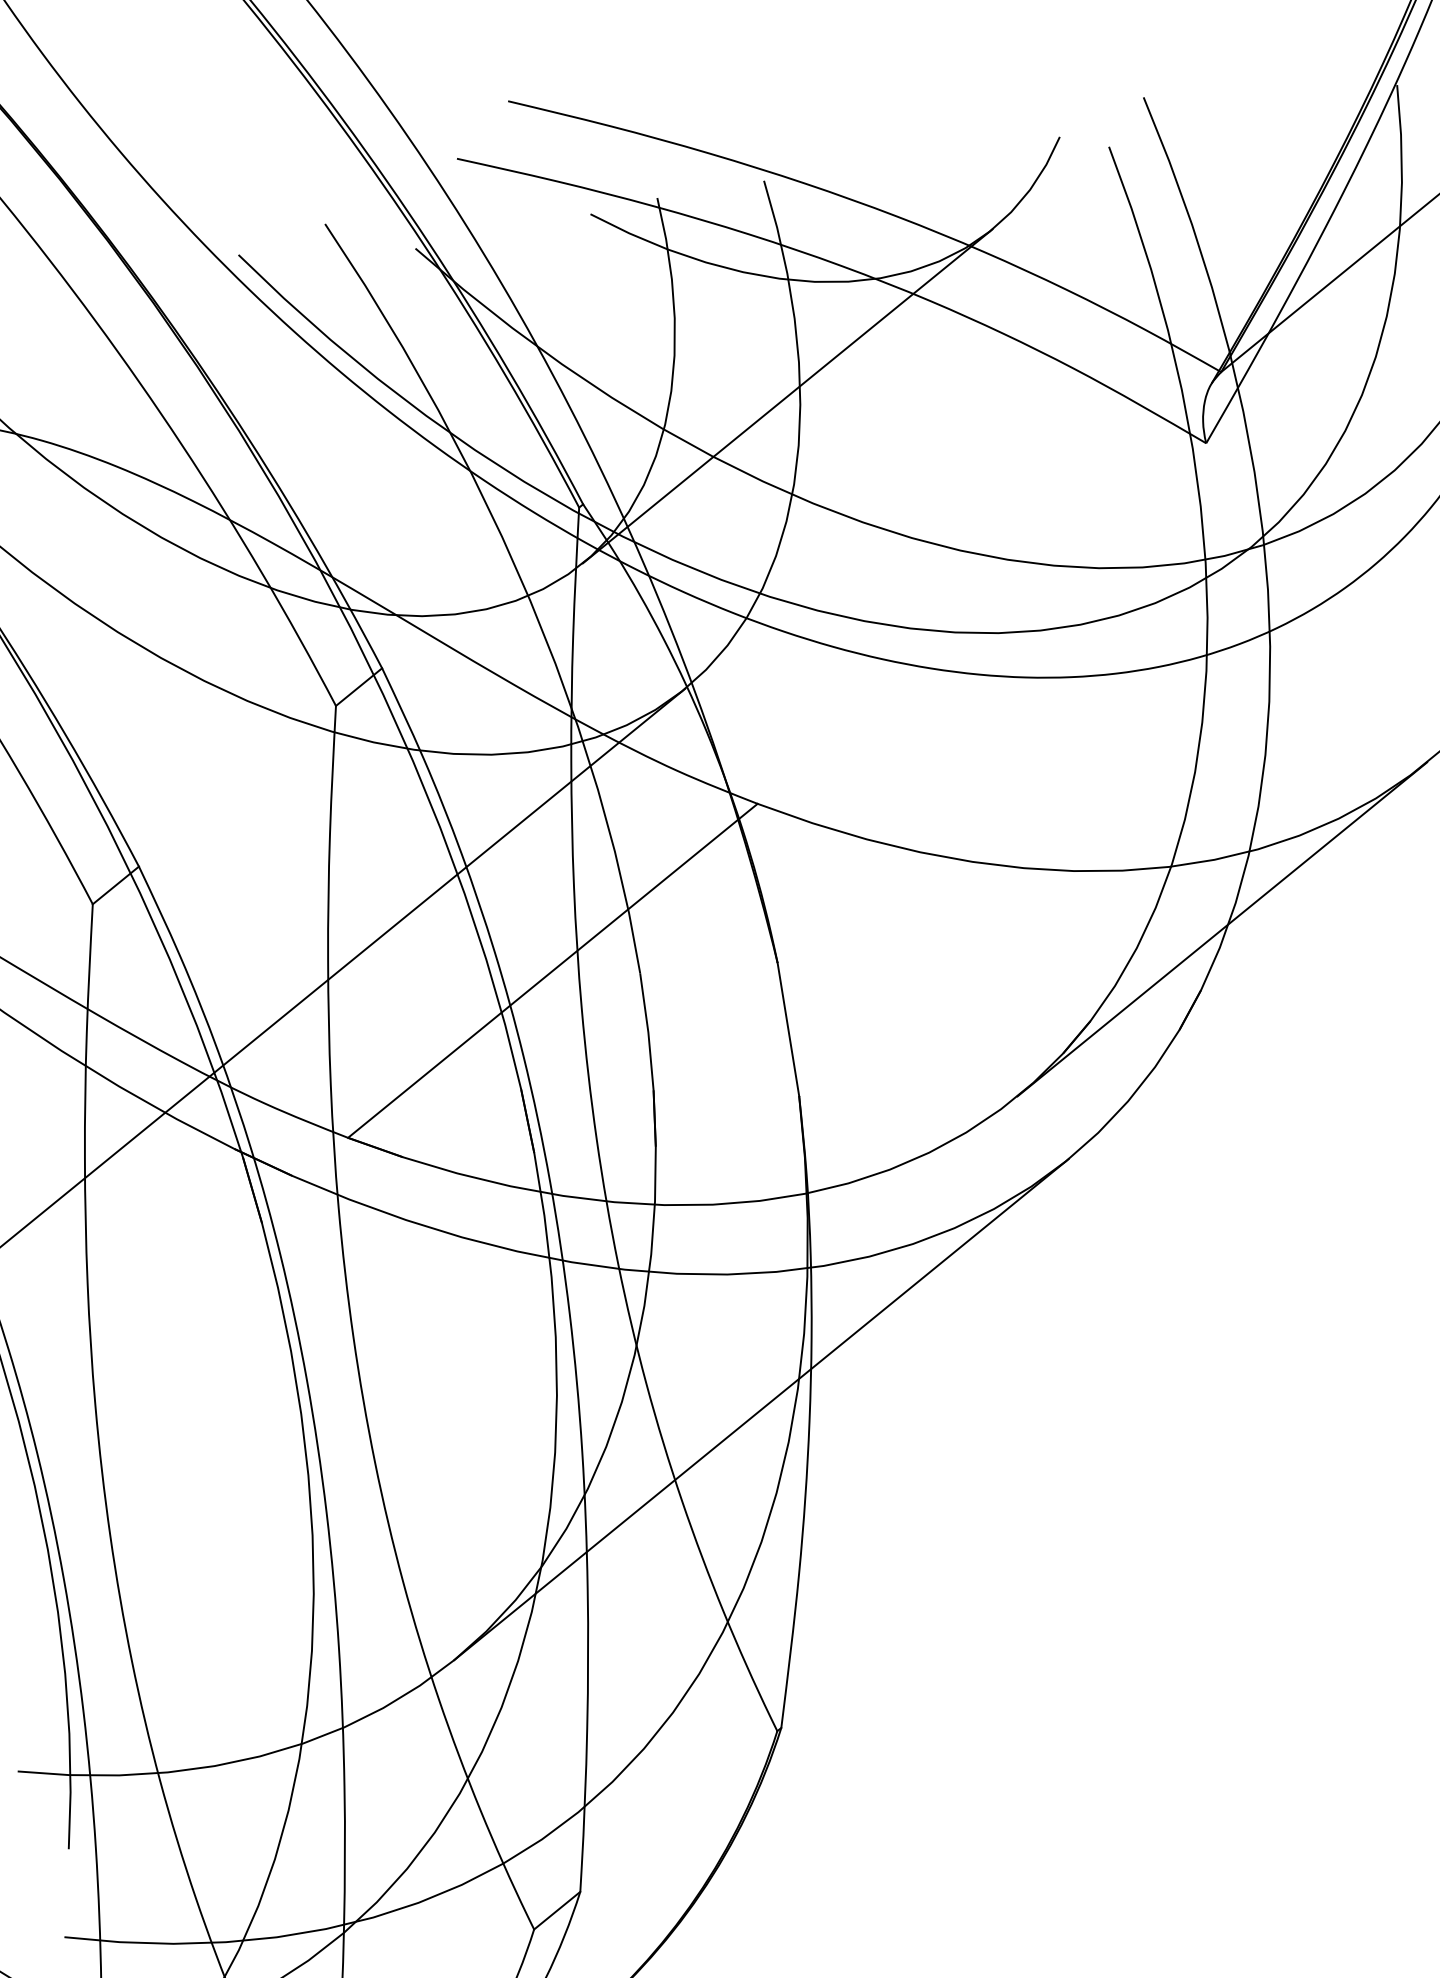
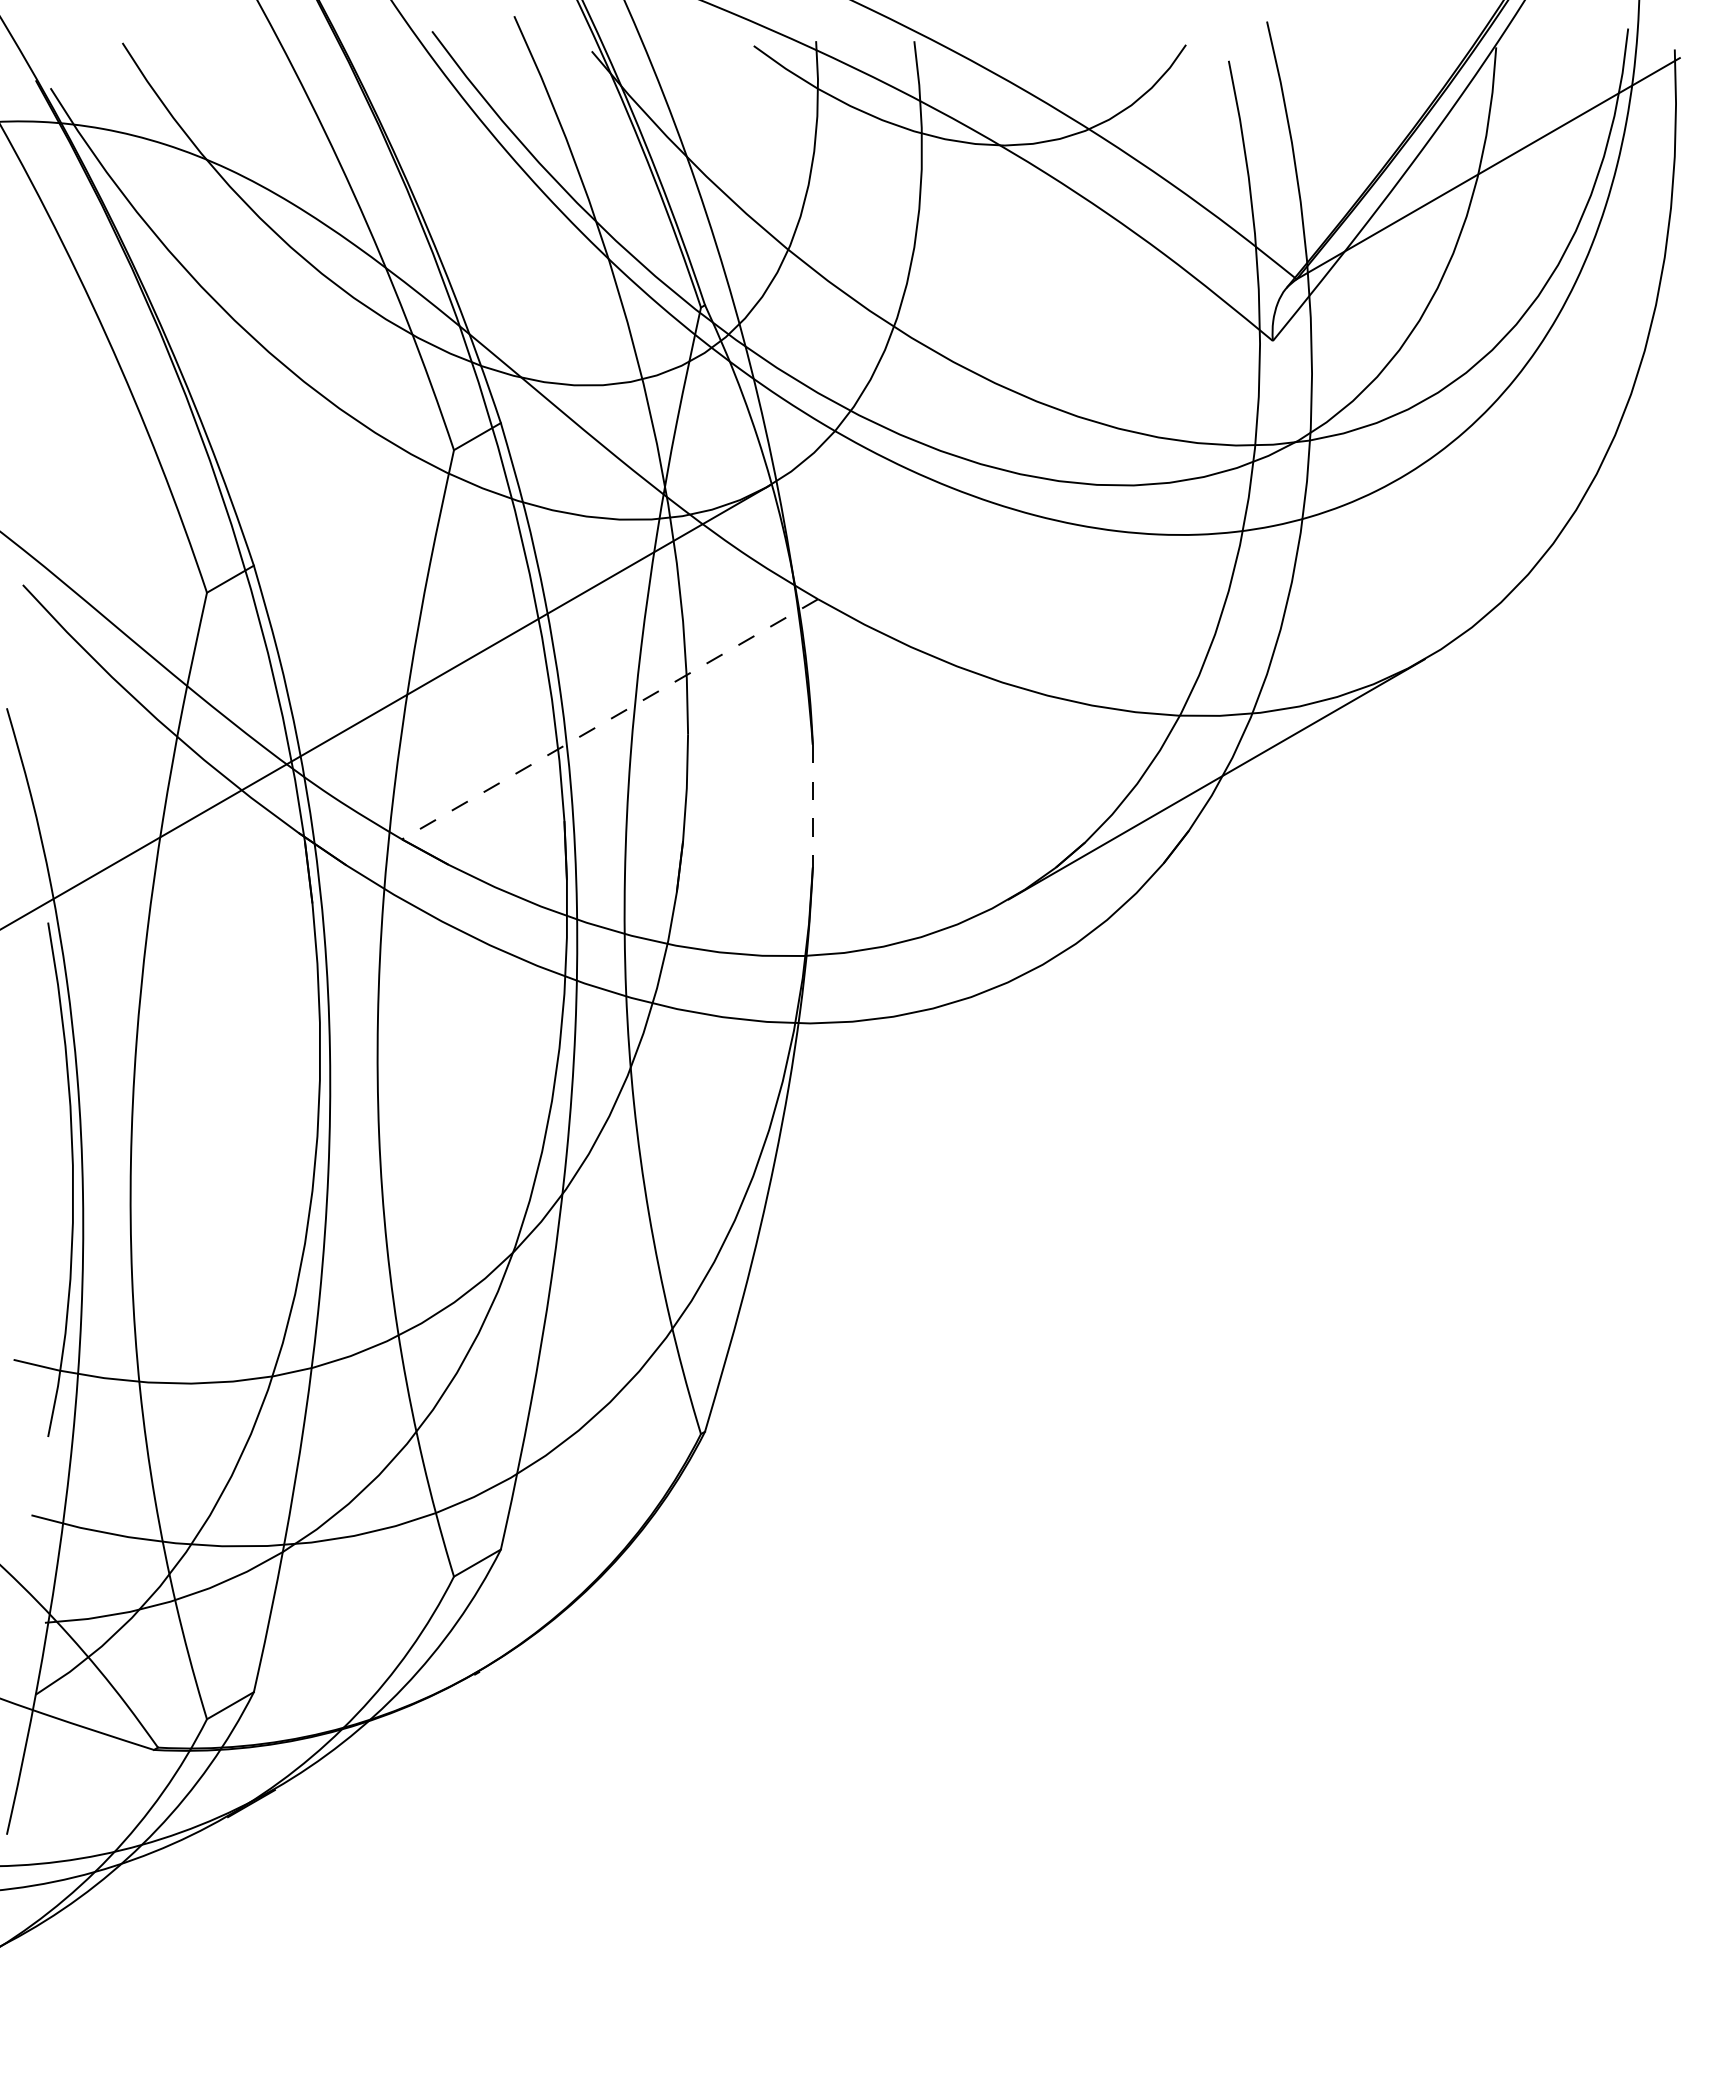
line: (788, 396) -> (904, 238), removed
line: (552, 971) -> (609, 719), solid -> dashed
line: (788, 1029) -> (812, 806), solid -> dashed
line: (761, 1409) -> (733, 1143), removed

